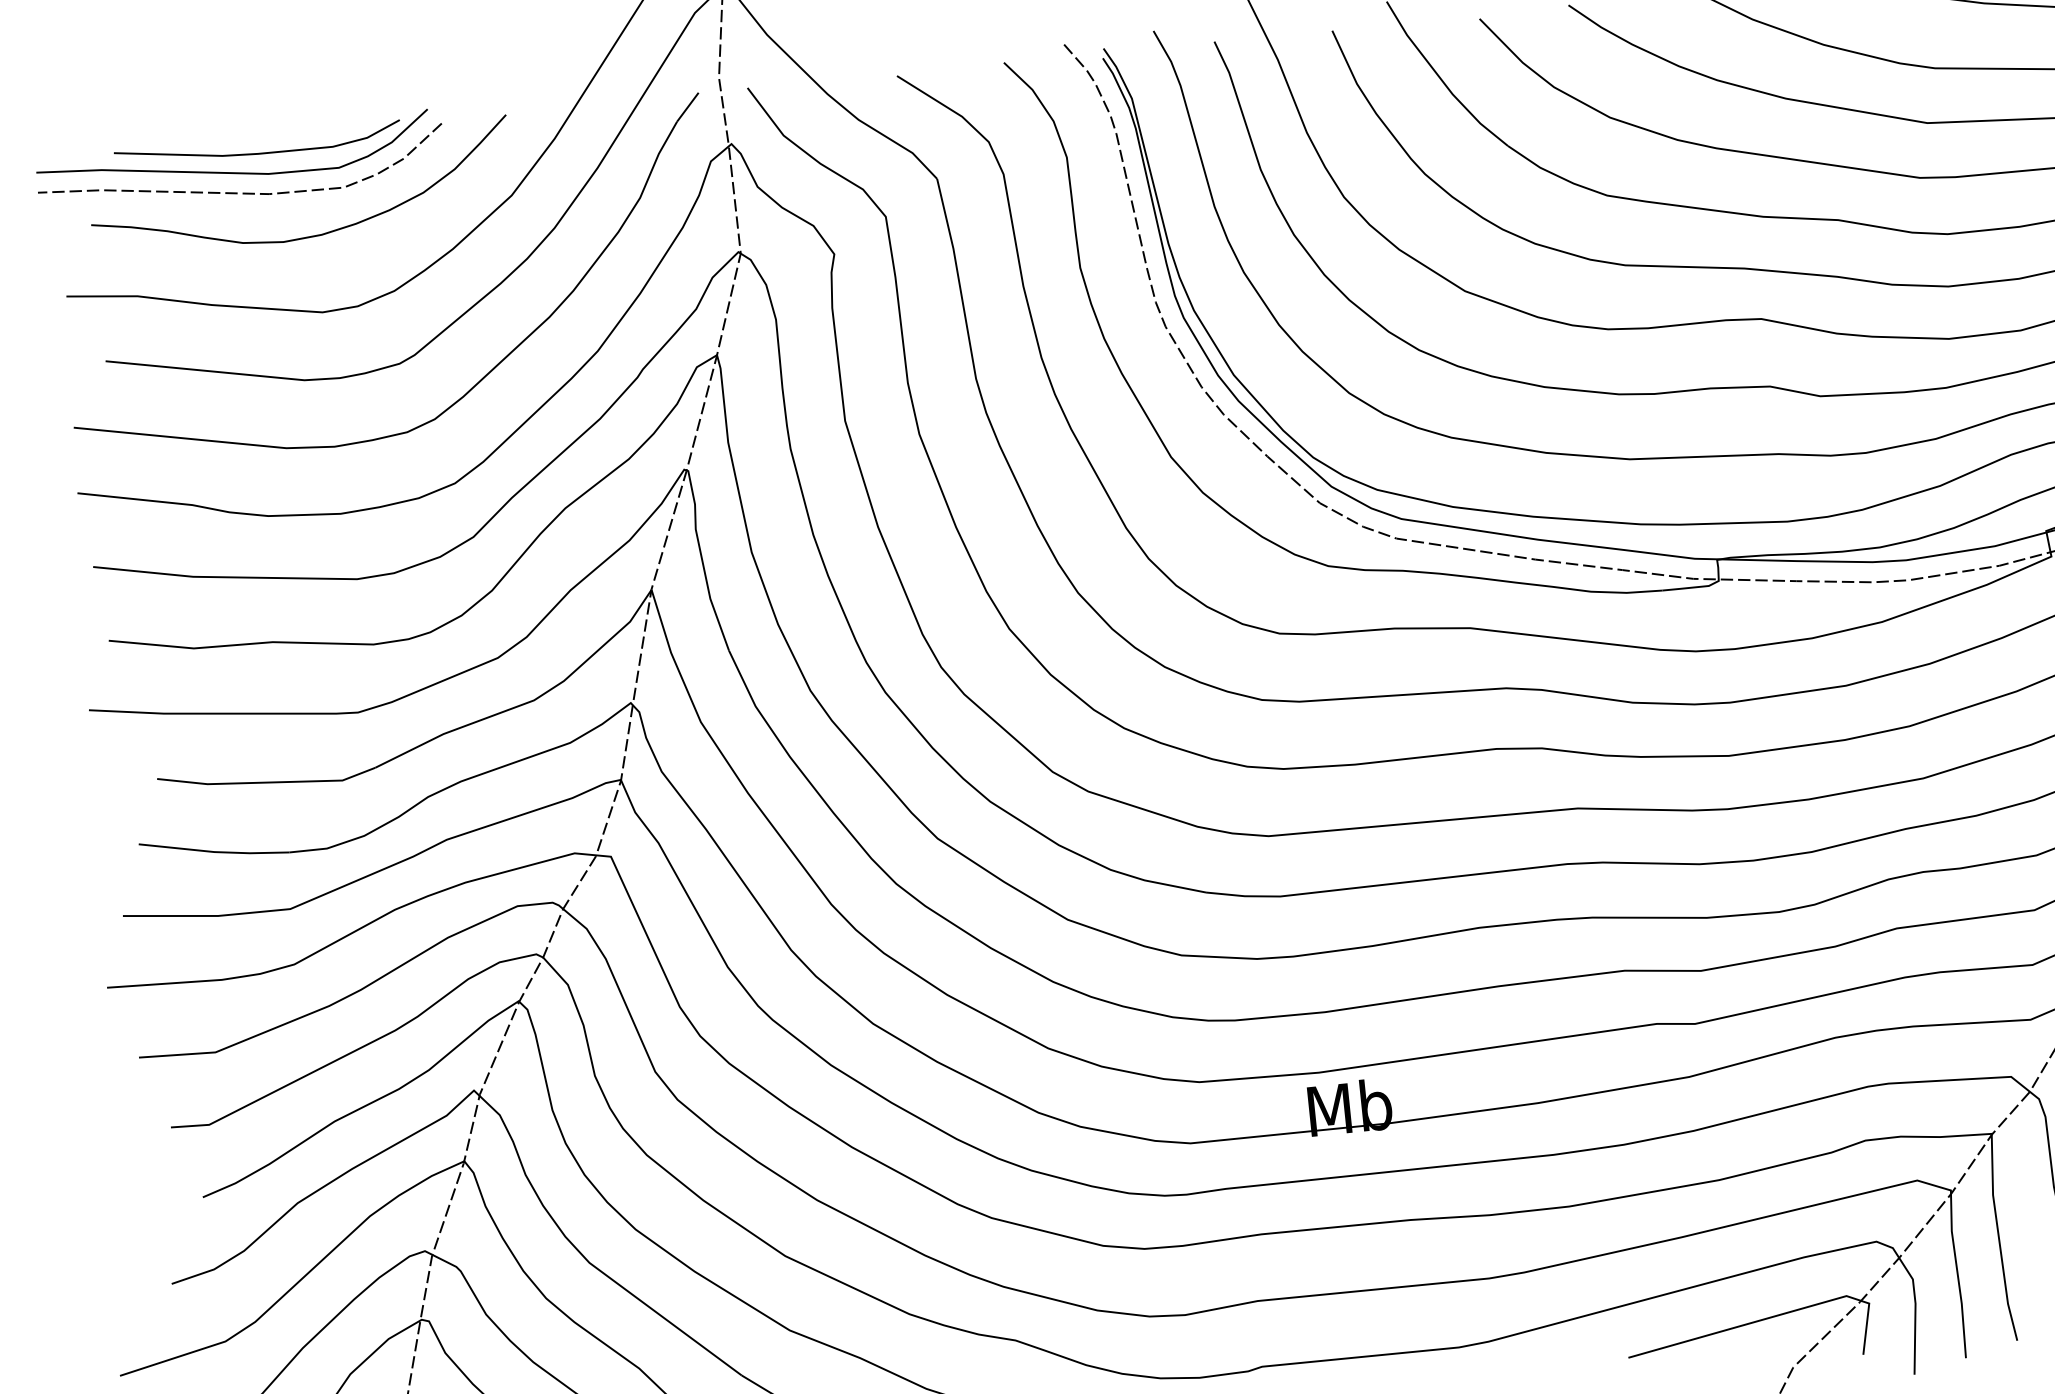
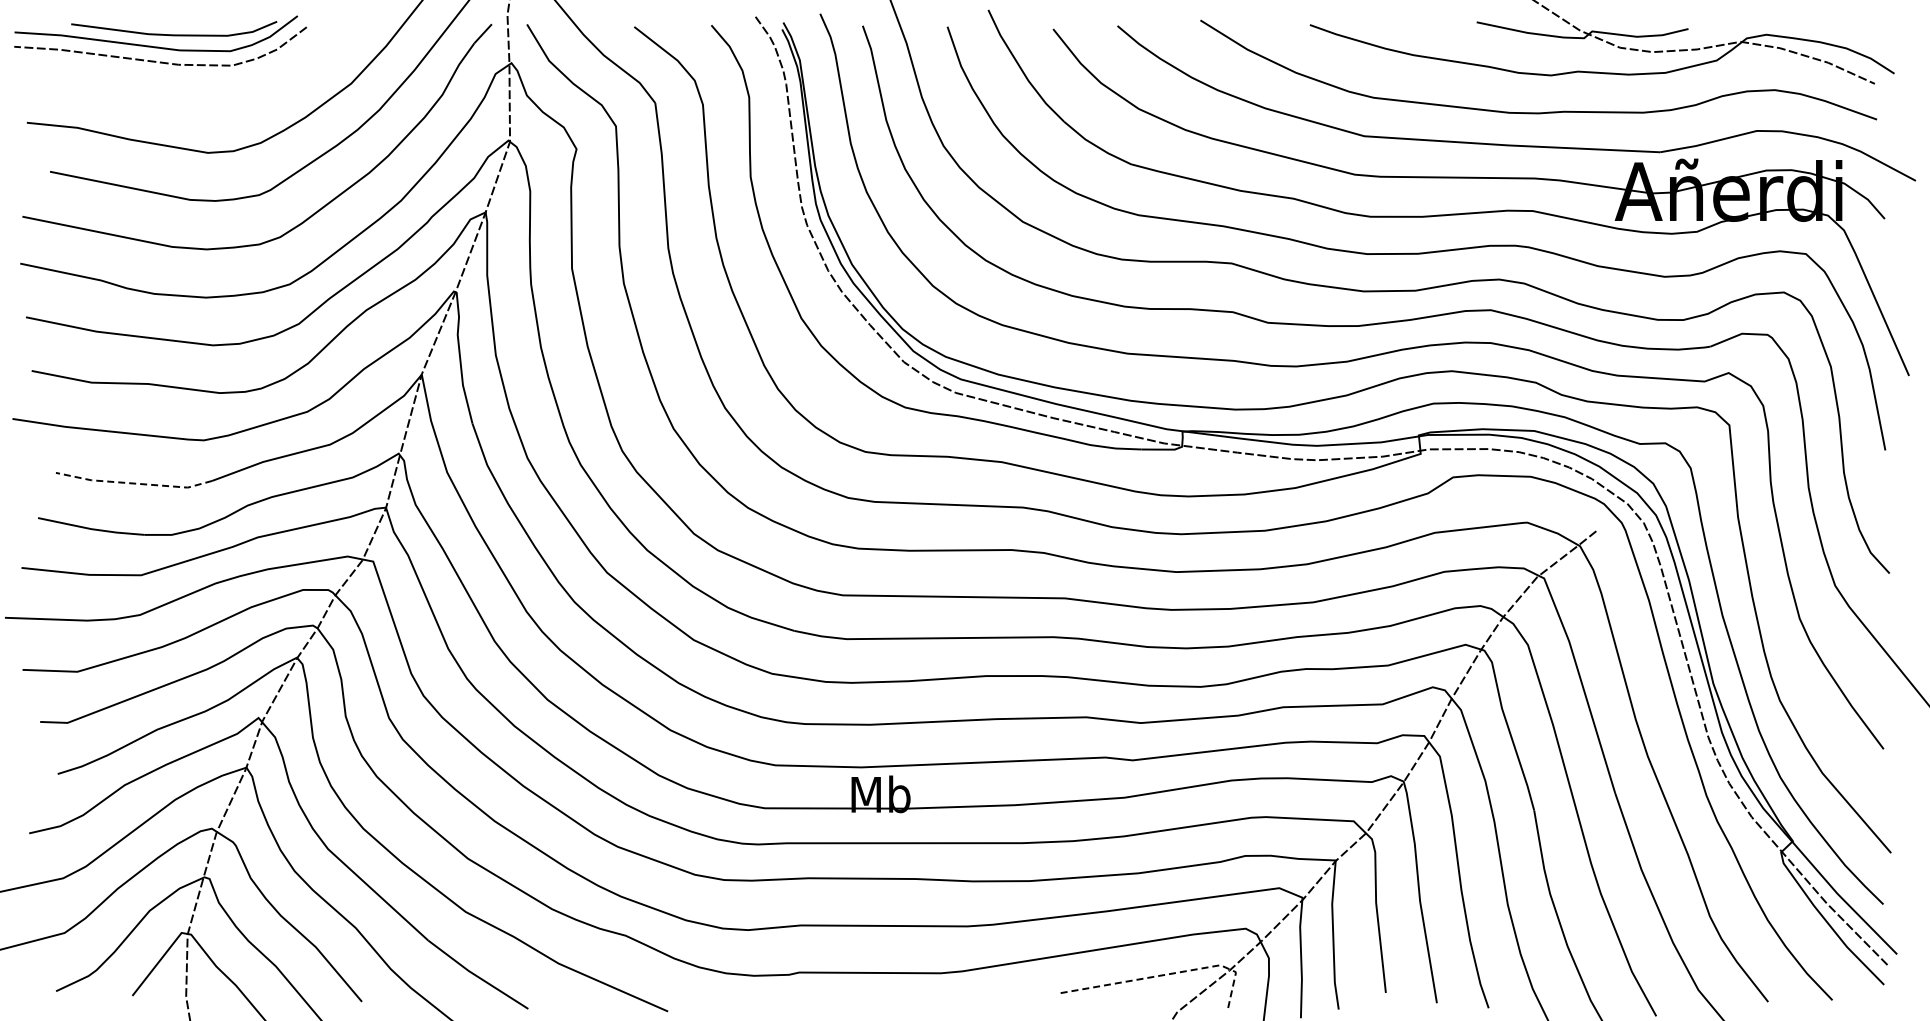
curve: (305, 236) -> (201, 97), removed
line: (267, 782) -> (134, 483), solid -> dashed
line: (1775, 1316) -> (1168, 974), solid -> dashed

